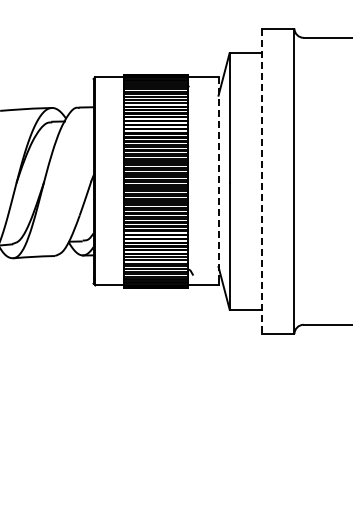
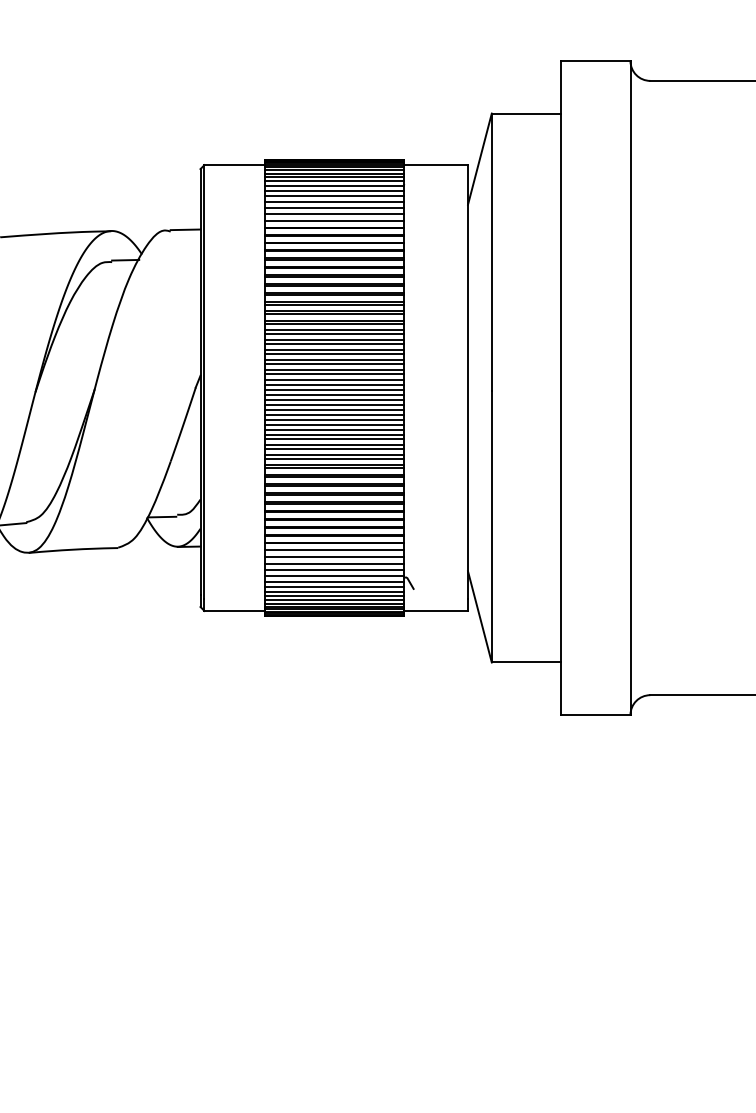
line: (218, 179) -> (467, 384), dashed -> solid
line: (262, 181) -> (562, 388), dashed -> solid

